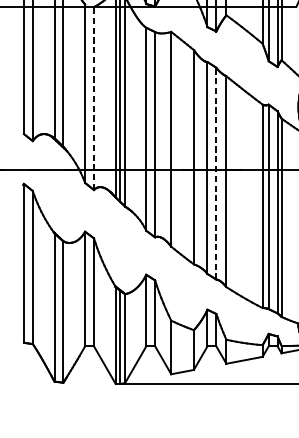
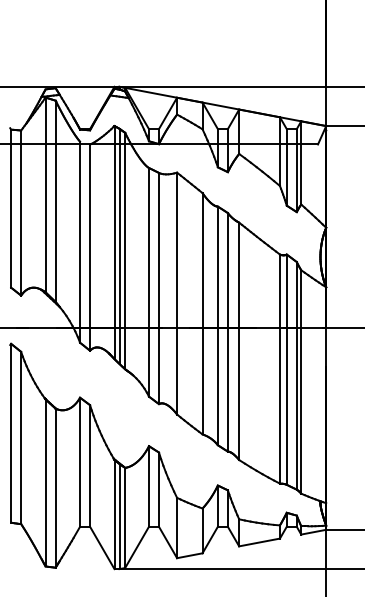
line: (94, 98) -> (90, 247), dashed -> solid
line: (216, 172) -> (227, 331), dashed -> solid

